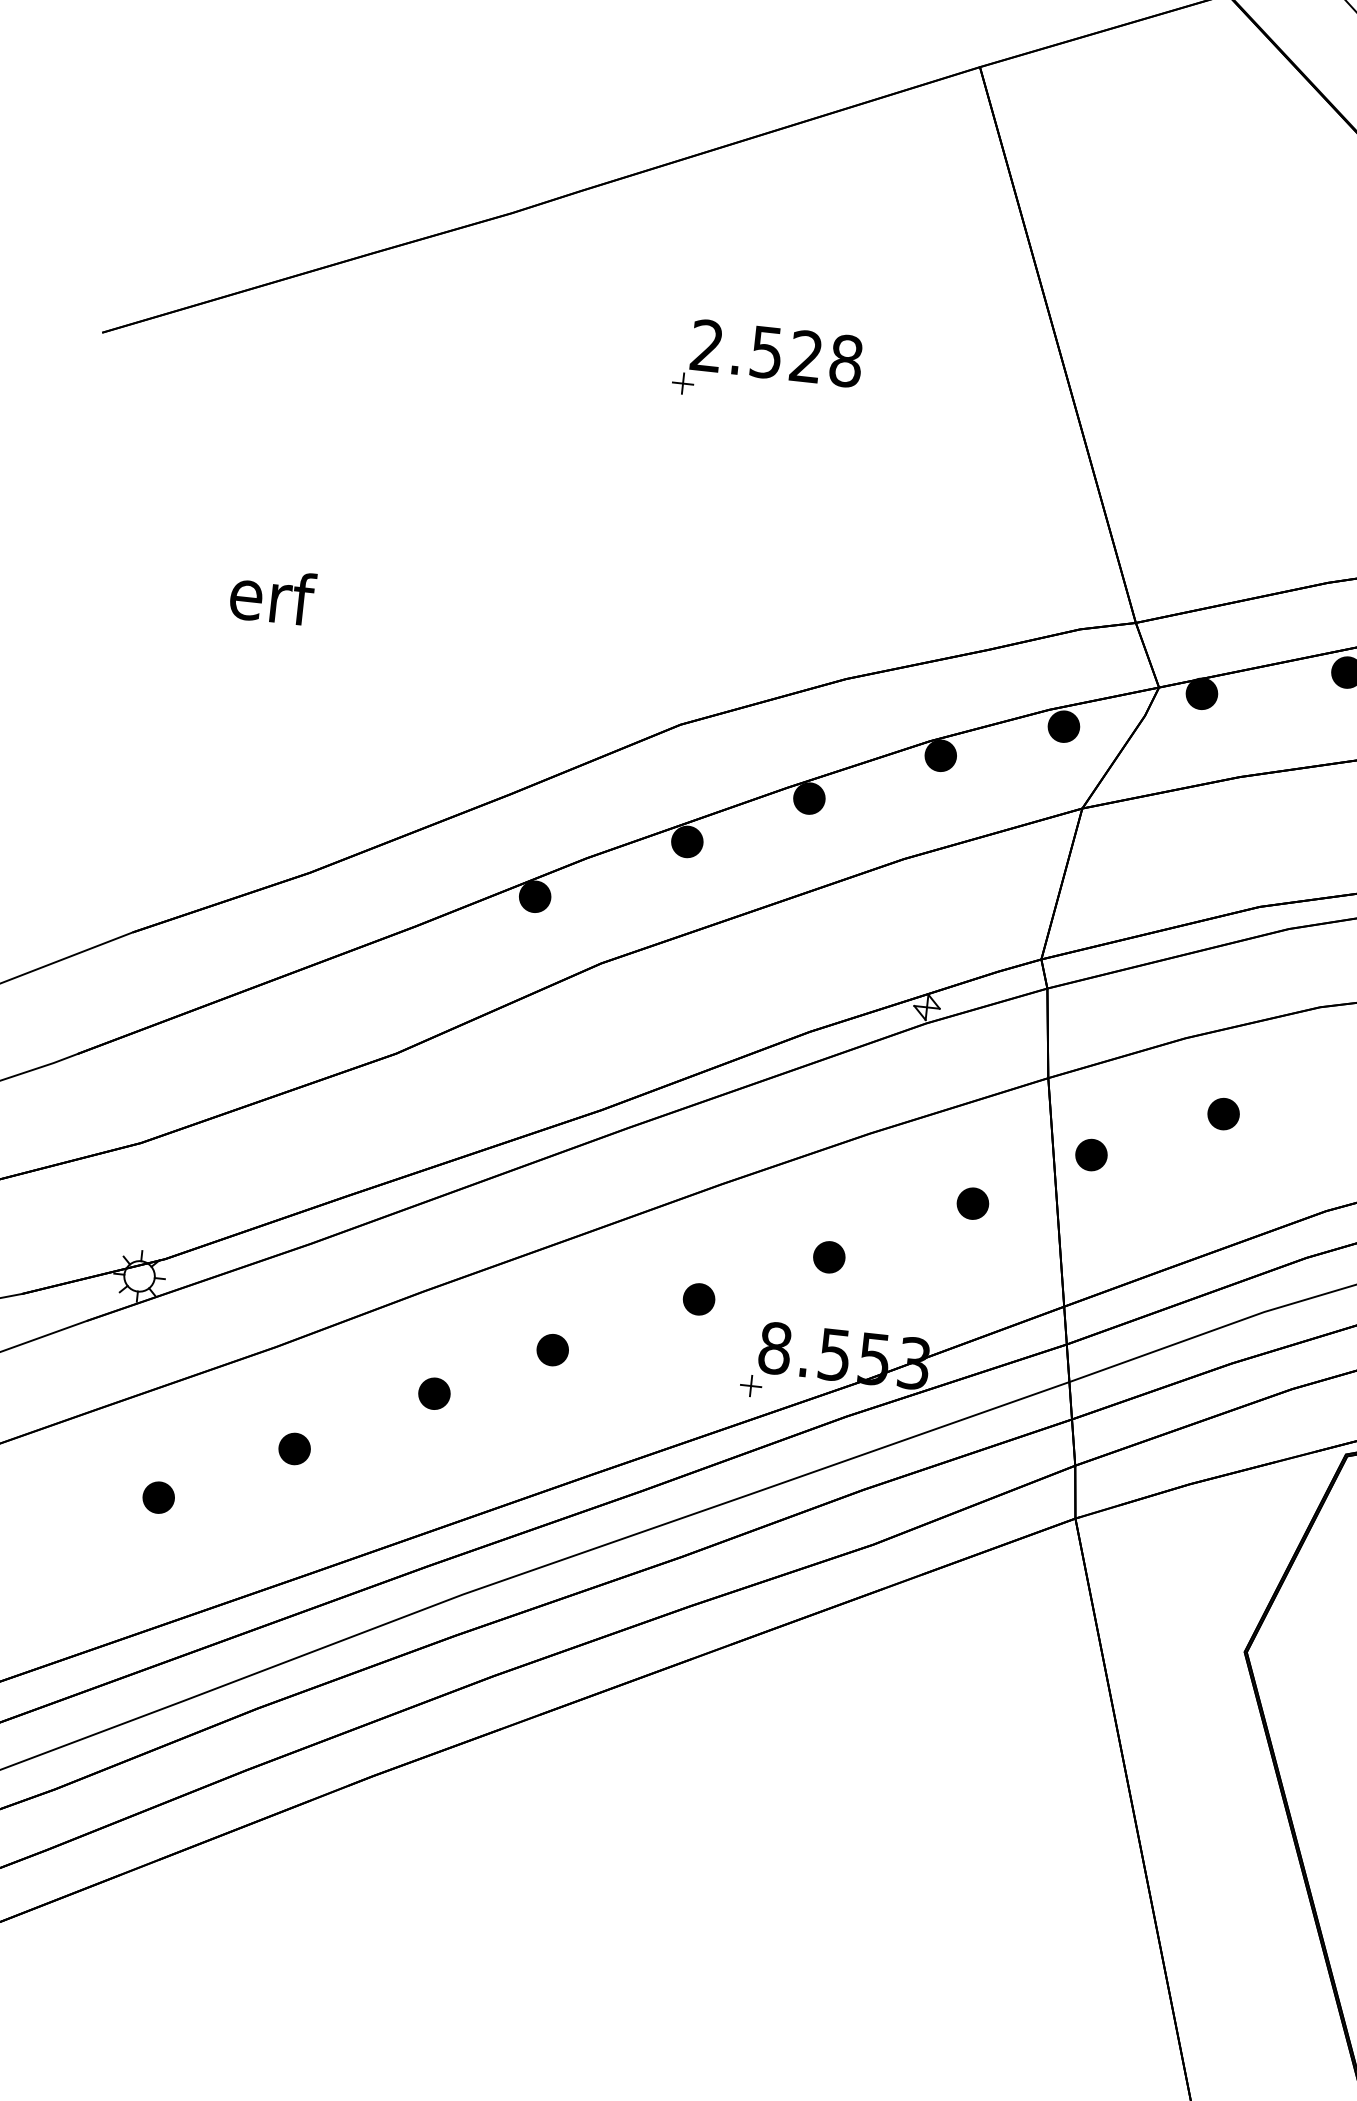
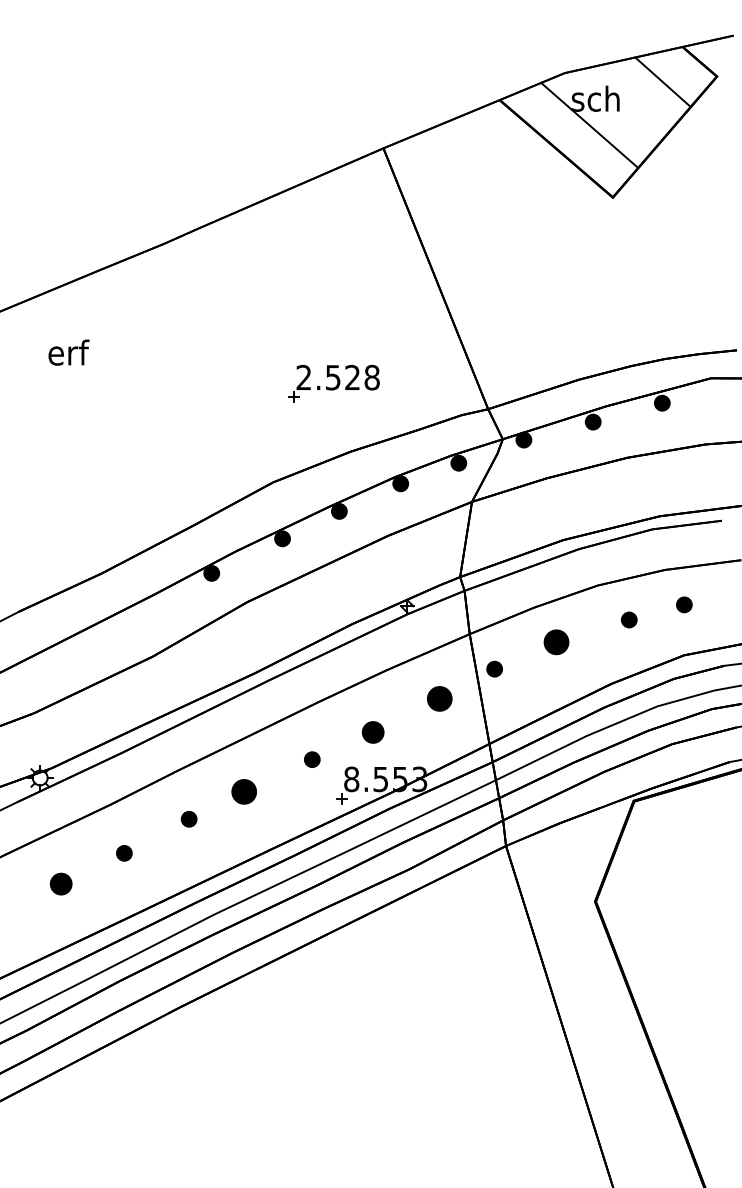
part: (765, 364) -> (333, 383), moved
text: (271, 595) -> (68, 352), moved
part: (1223, 1114) -> (556, 642), size x1.6
part: (972, 1202) -> (439, 698), size x1.6
part: (827, 1257) -> (372, 732), size x1.4
part: (551, 1349) -> (243, 791), size x1.6
part: (157, 1496) -> (60, 883), size x1.4

